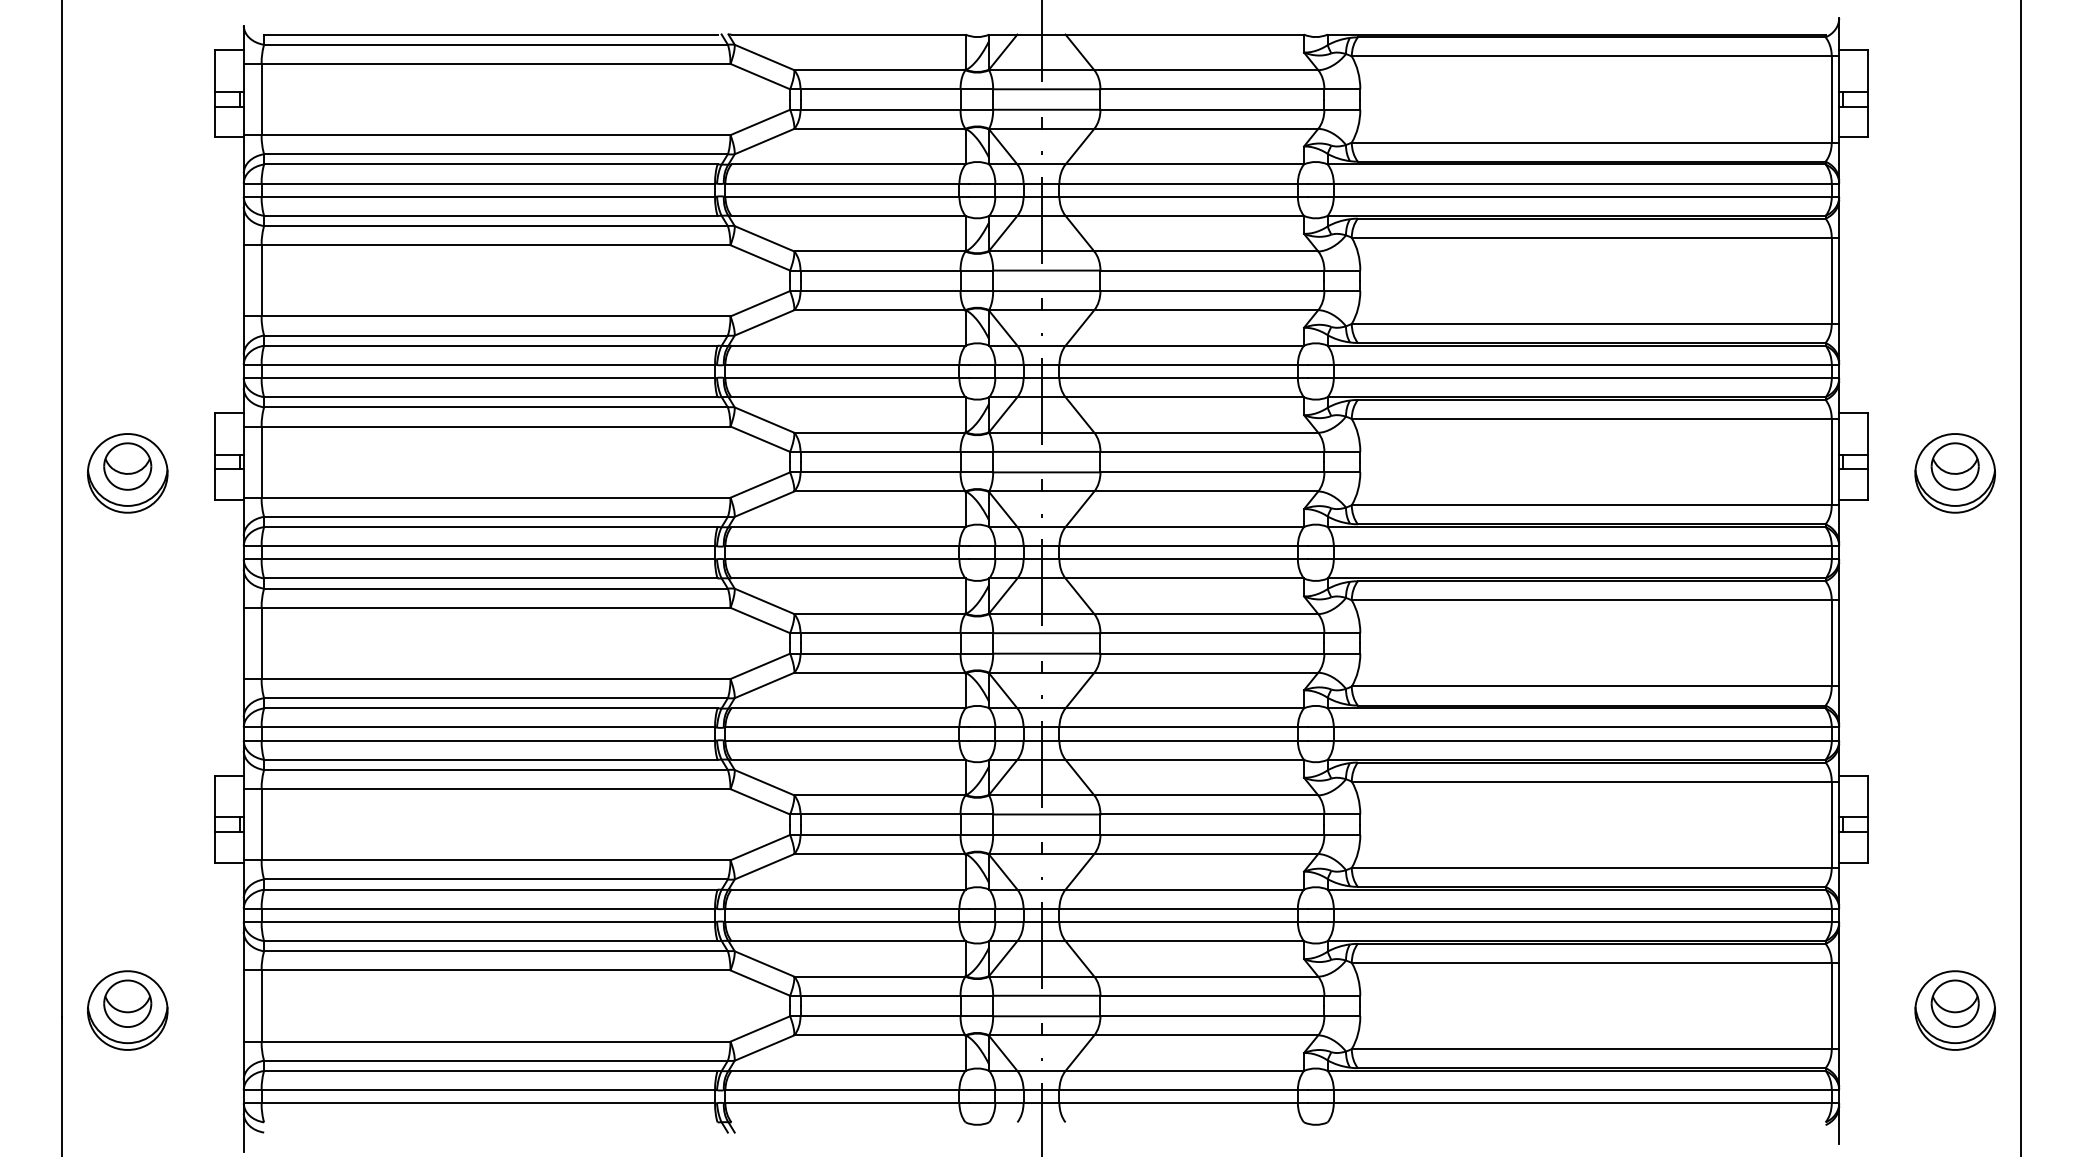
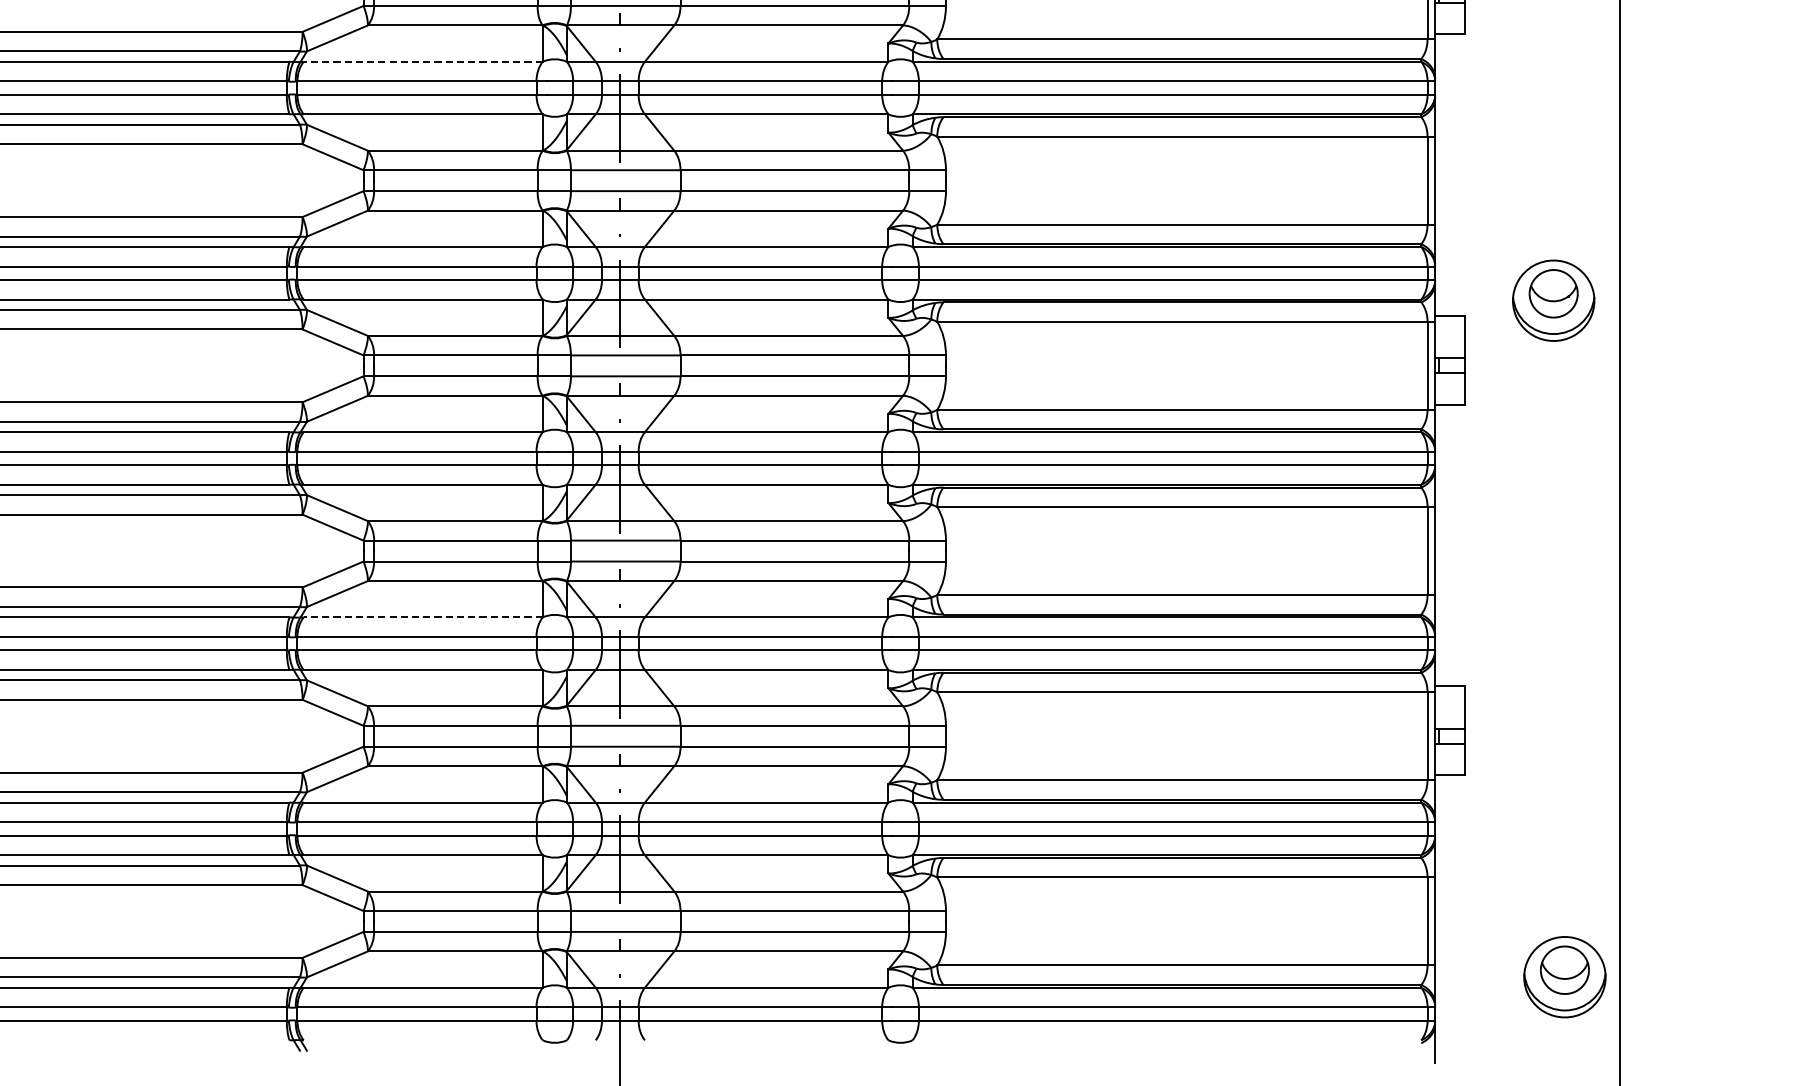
line: (848, 164) -> (423, 61), solid -> dashed
part: (1954, 473) -> (1552, 300), moved
line: (848, 708) -> (423, 617), solid -> dashed
part: (1954, 1010) -> (1564, 977), moved

